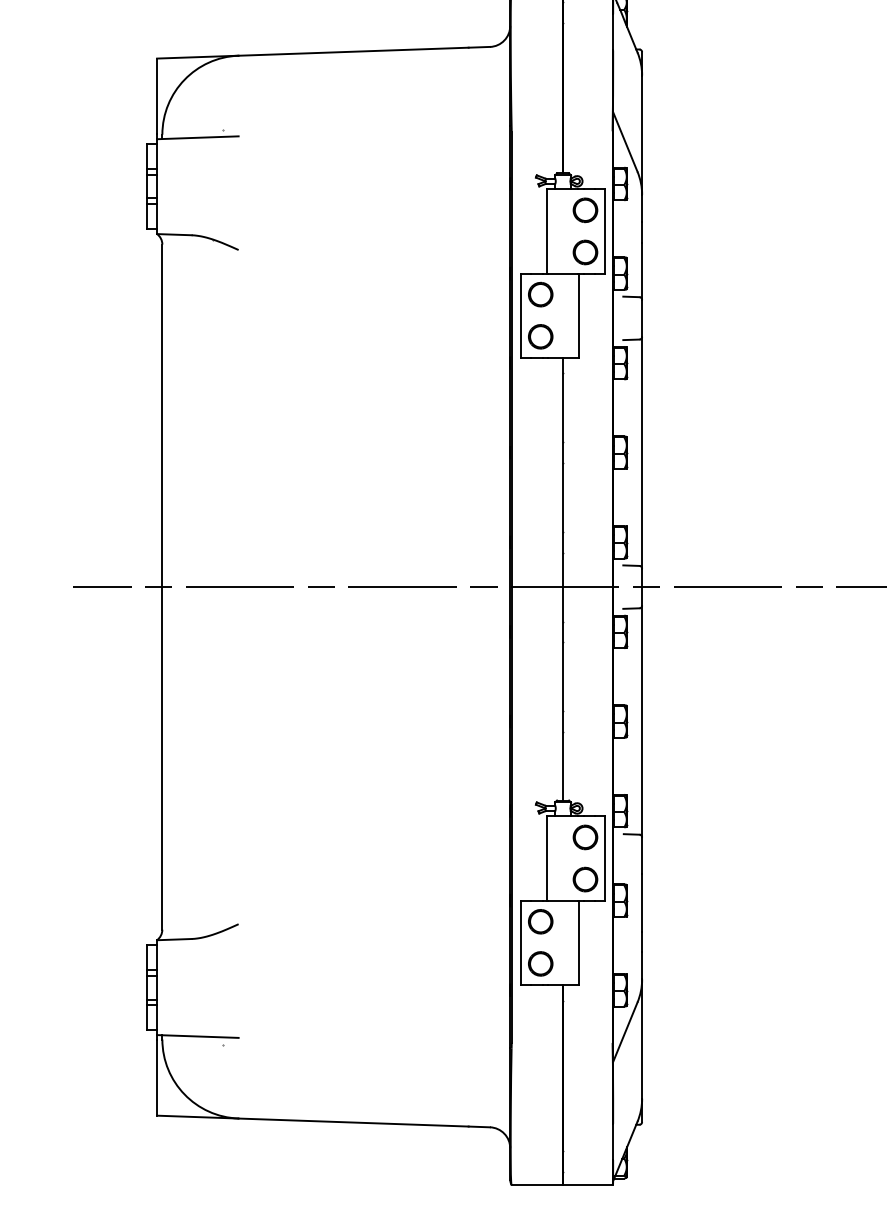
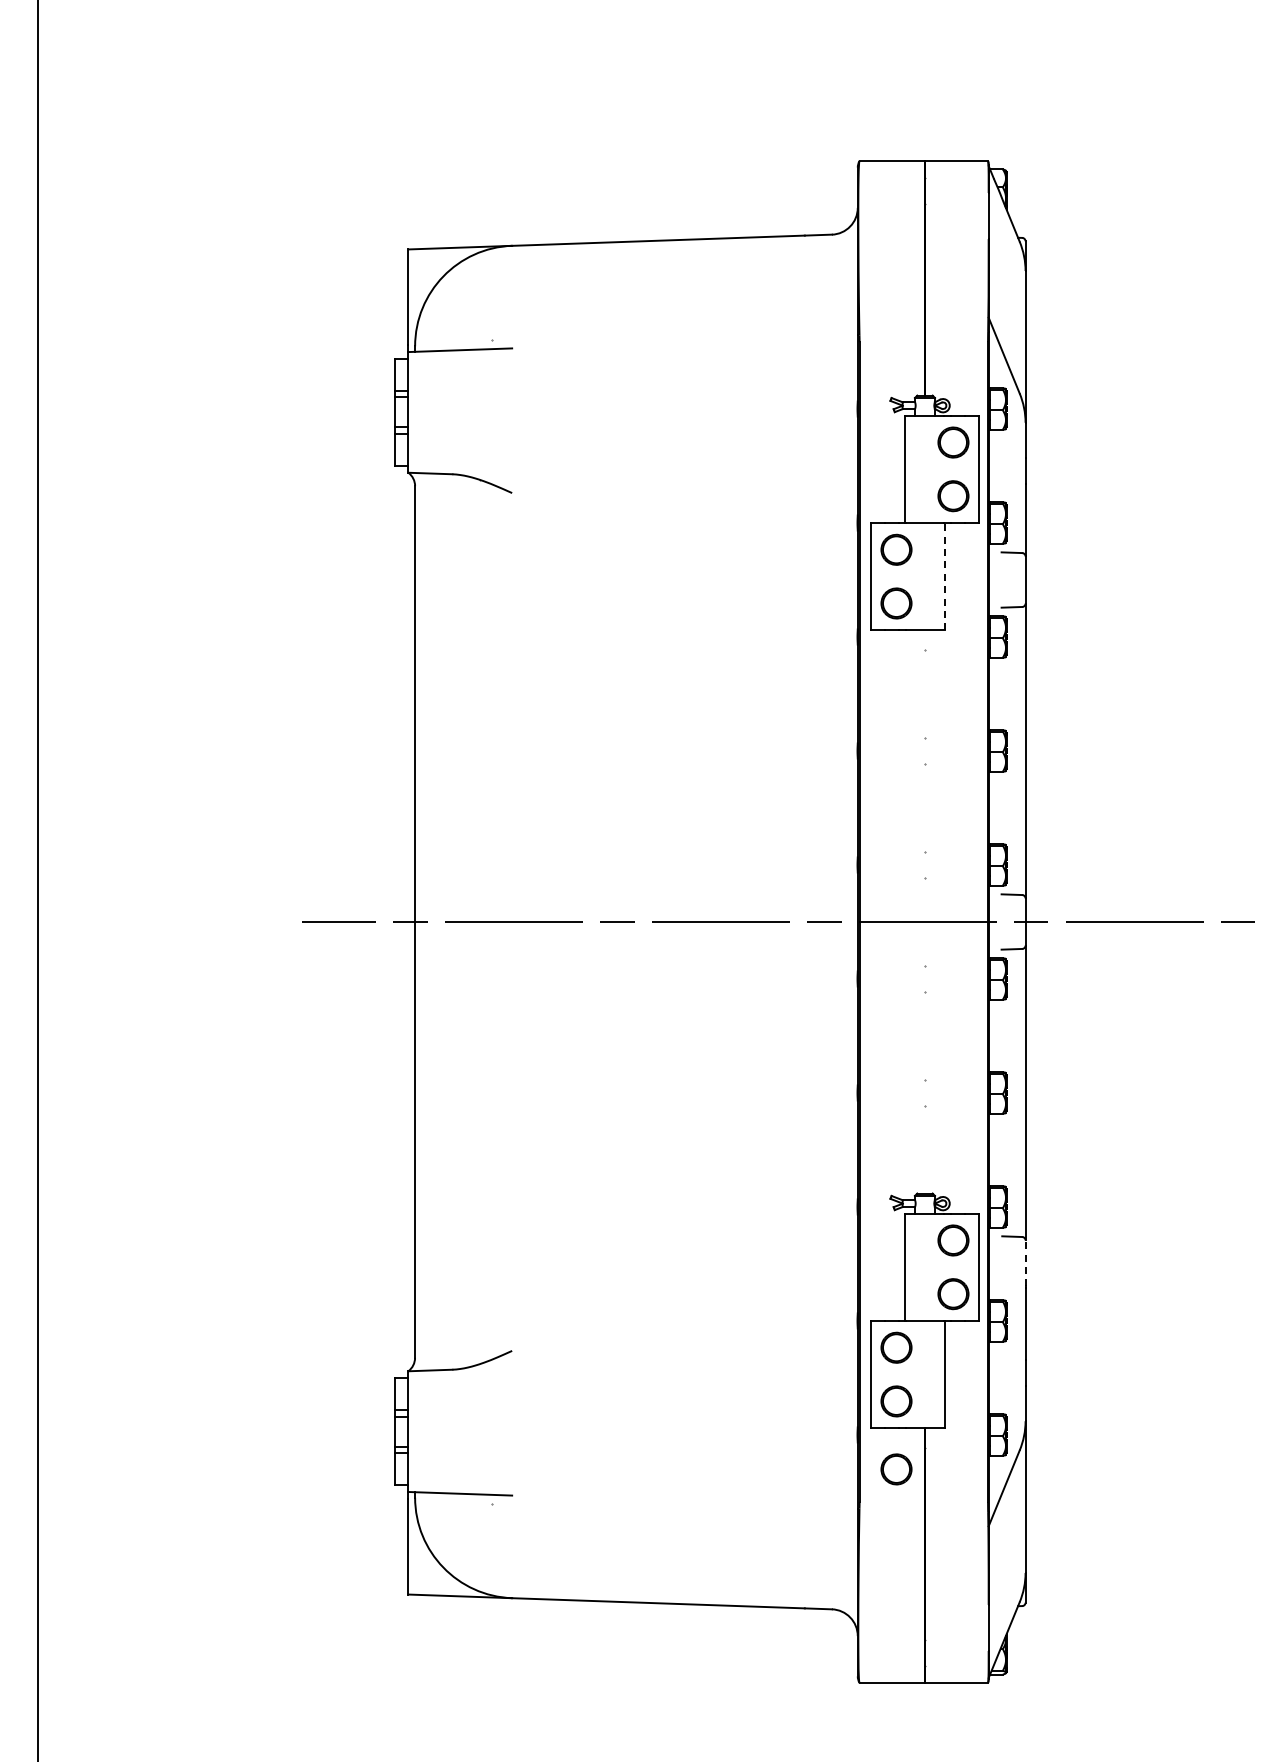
line: (579, 315) -> (945, 576), solid -> dashed
line: (563, 578) -> (925, 911), removed
line: (642, 854) -> (1025, 1262), solid -> dashed
part: (540, 1017) -> (896, 1469), added

